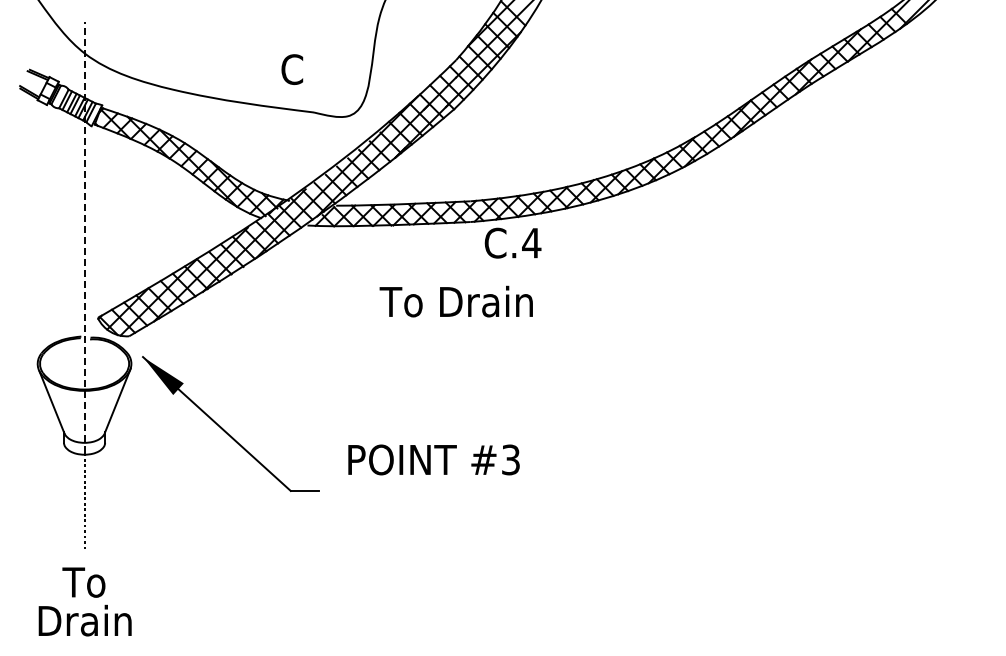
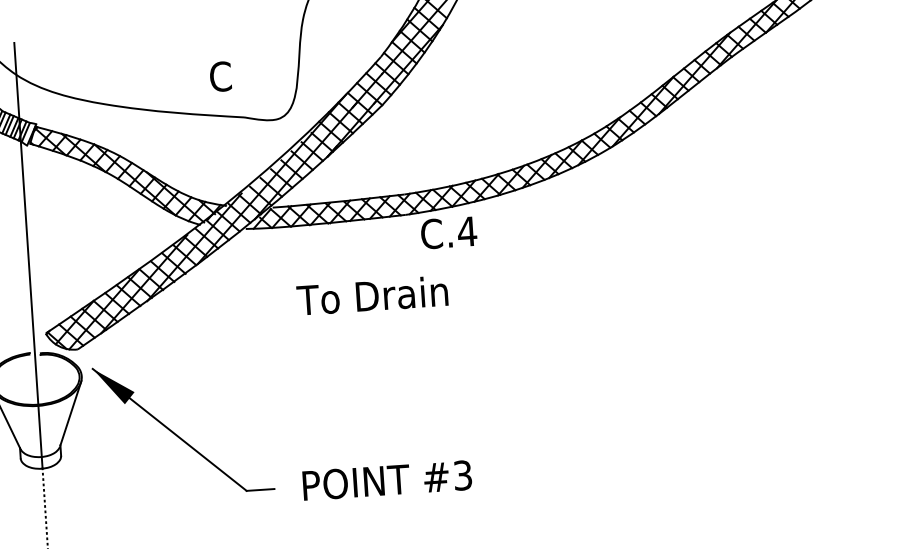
line: (85, 237) -> (28, 255), dashed -> solid
text: (455, 301) -> (371, 295), moved
text: (433, 459) -> (386, 480), moved

